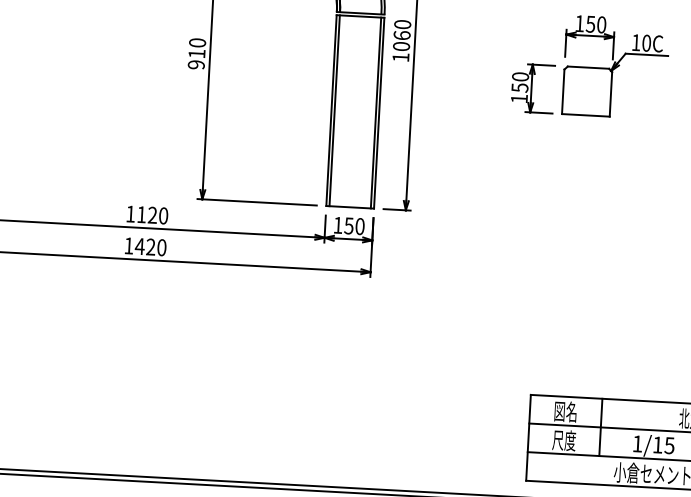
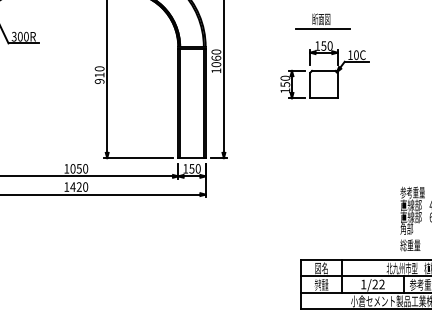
text: (146, 214) -> (75, 168), 1120 -> 1050
text: (564, 439) -> (321, 284), 尺度 -> 参考重量
text: (663, 445) -> (378, 284), 1/15 -> 1/22

